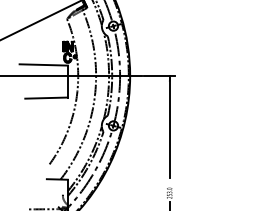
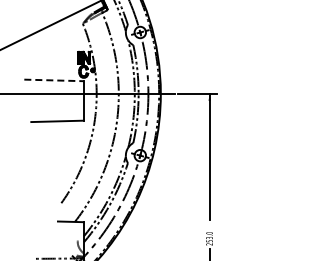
line: (44, 65) -> (54, 80), solid -> dashed

